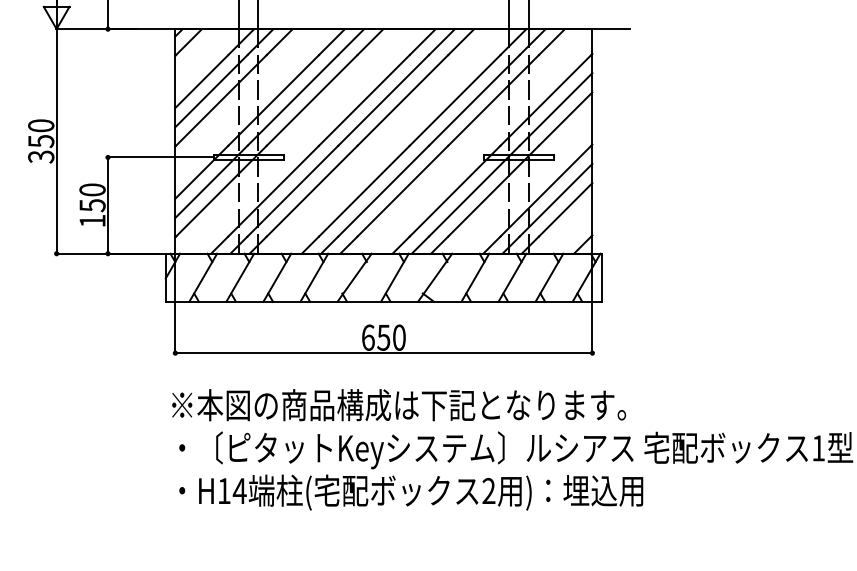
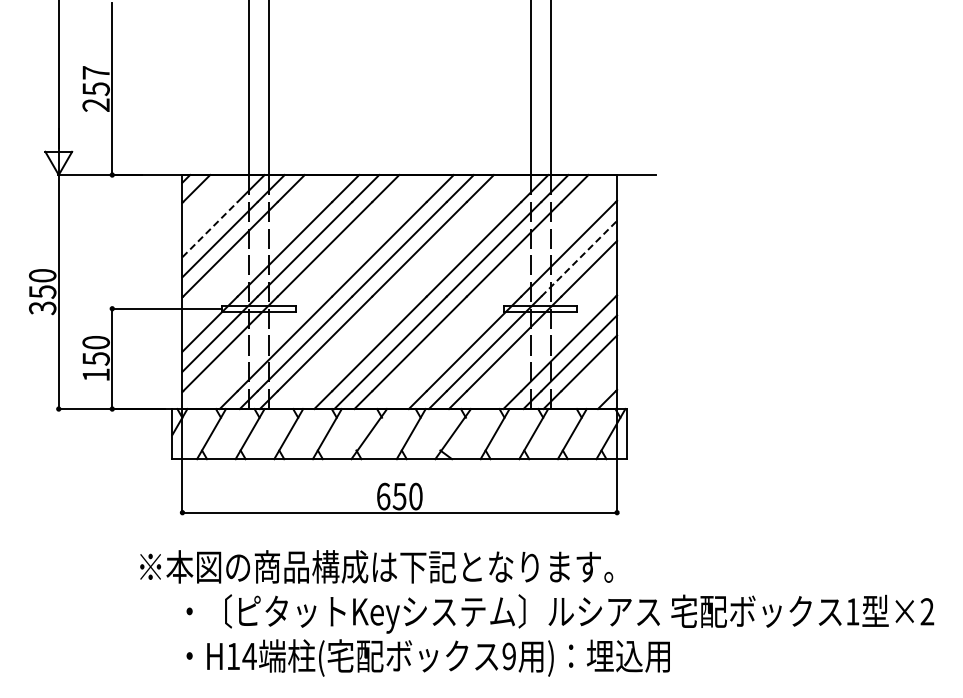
line: (202, 81) -> (210, 229), solid -> dashed
line: (556, 109) -> (579, 258), solid -> dashed
text: (398, 404) -> (376, 566), moved
text: (488, 491) -> (508, 656), 2 -> 9

